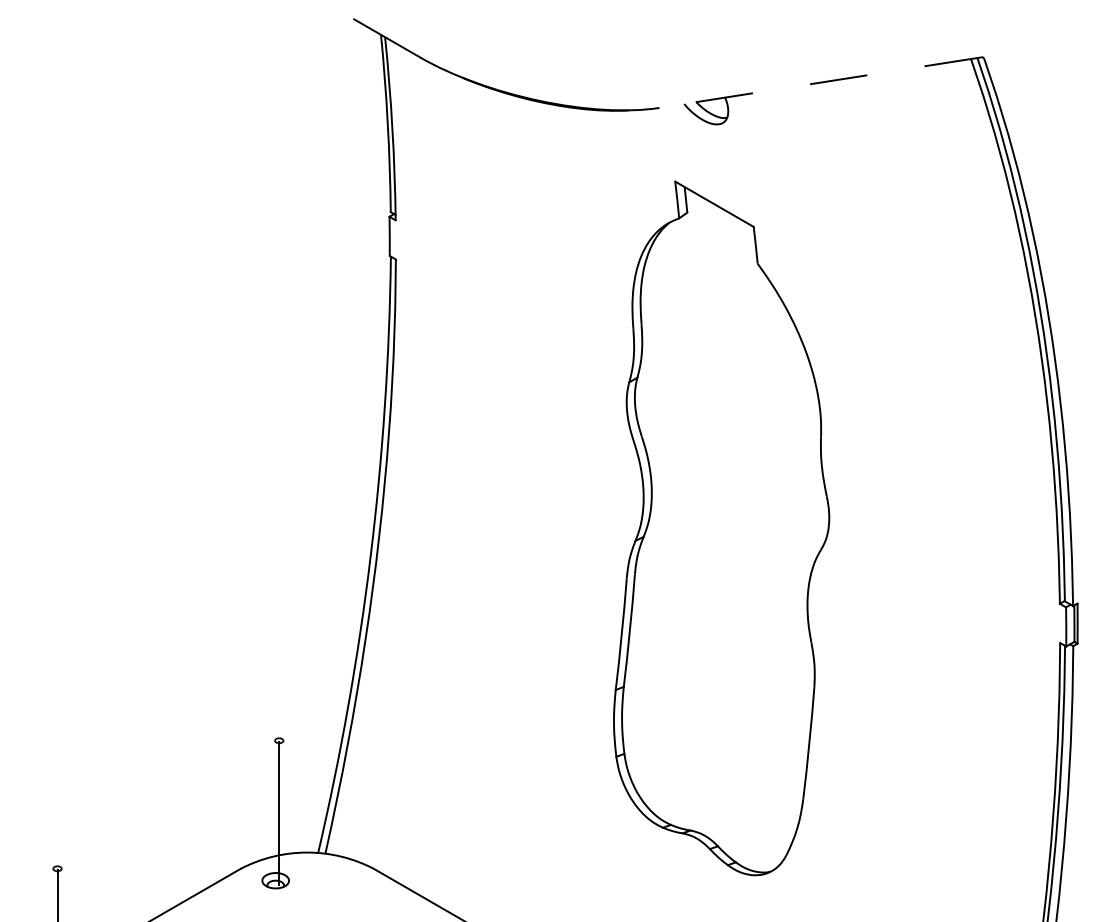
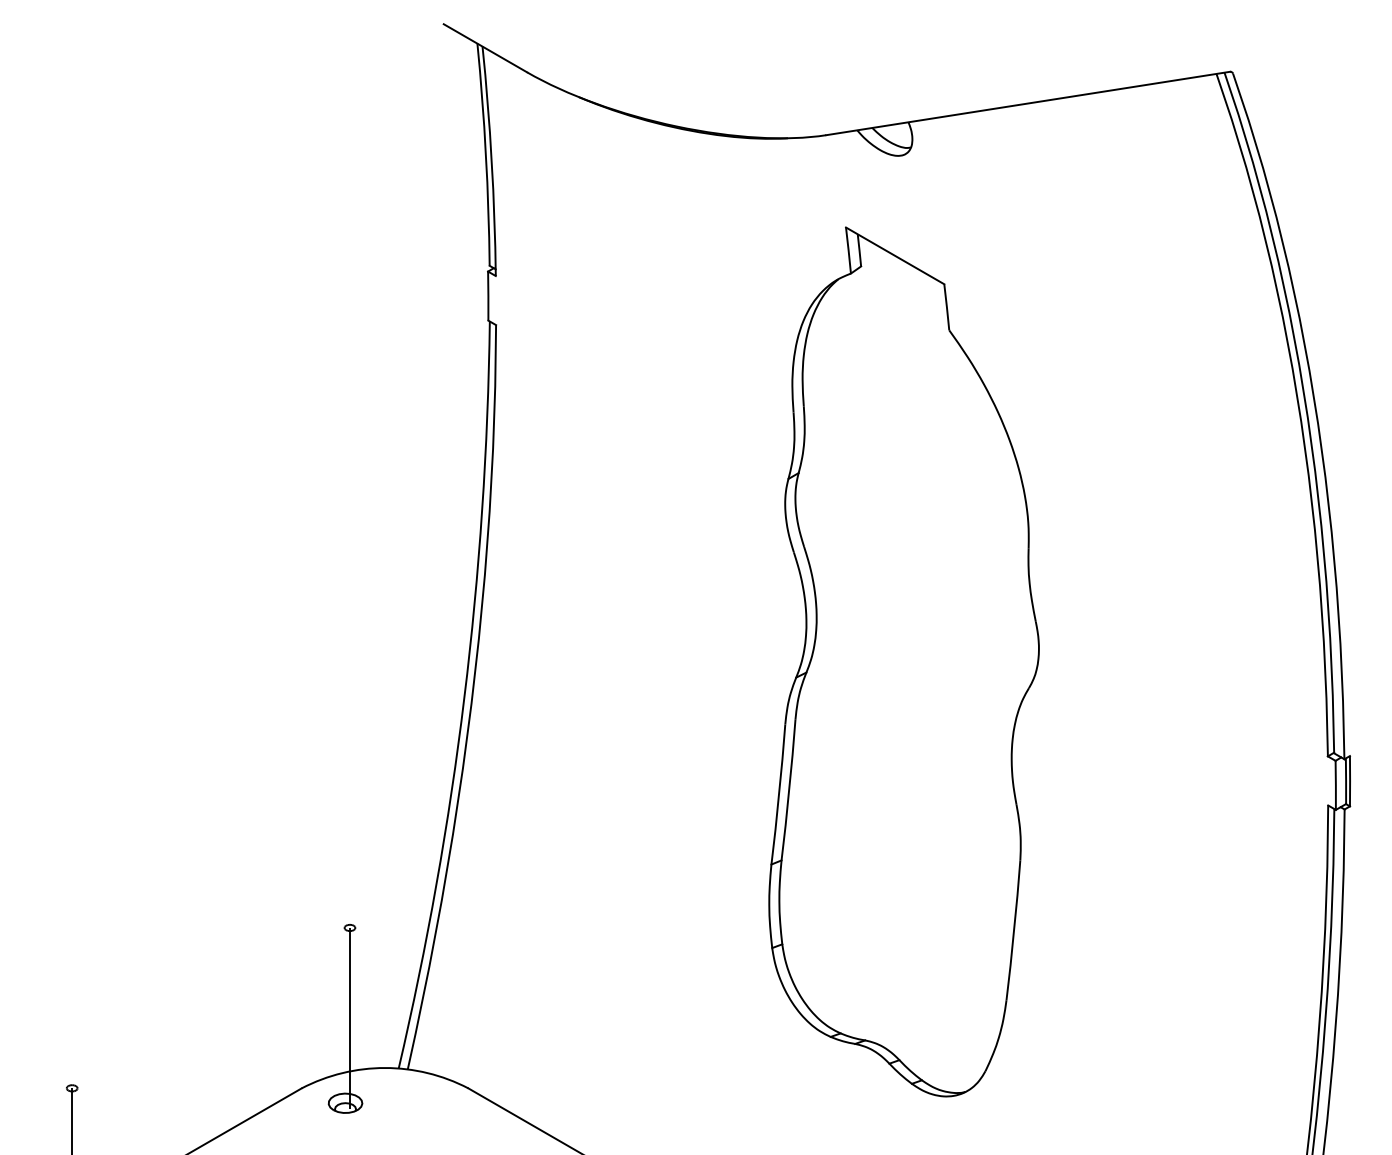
line: (820, 82) -> (1027, 103), dashed -> solid

